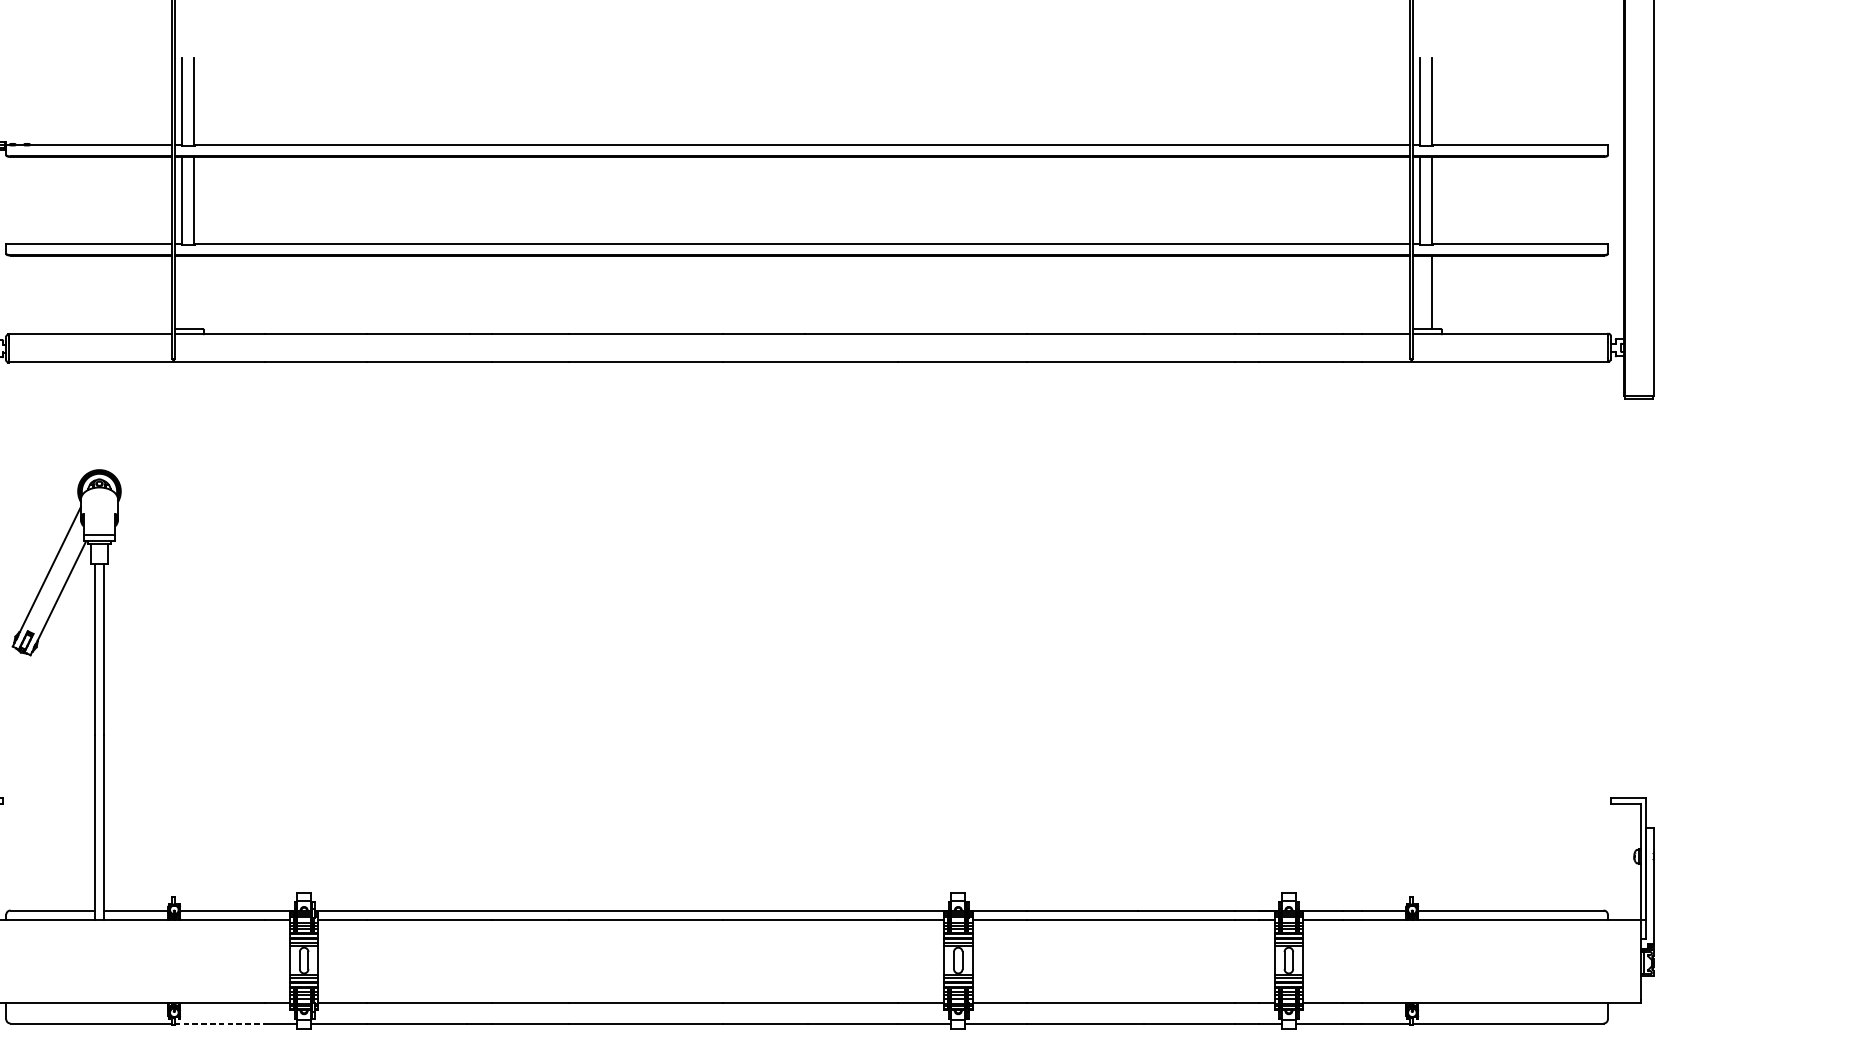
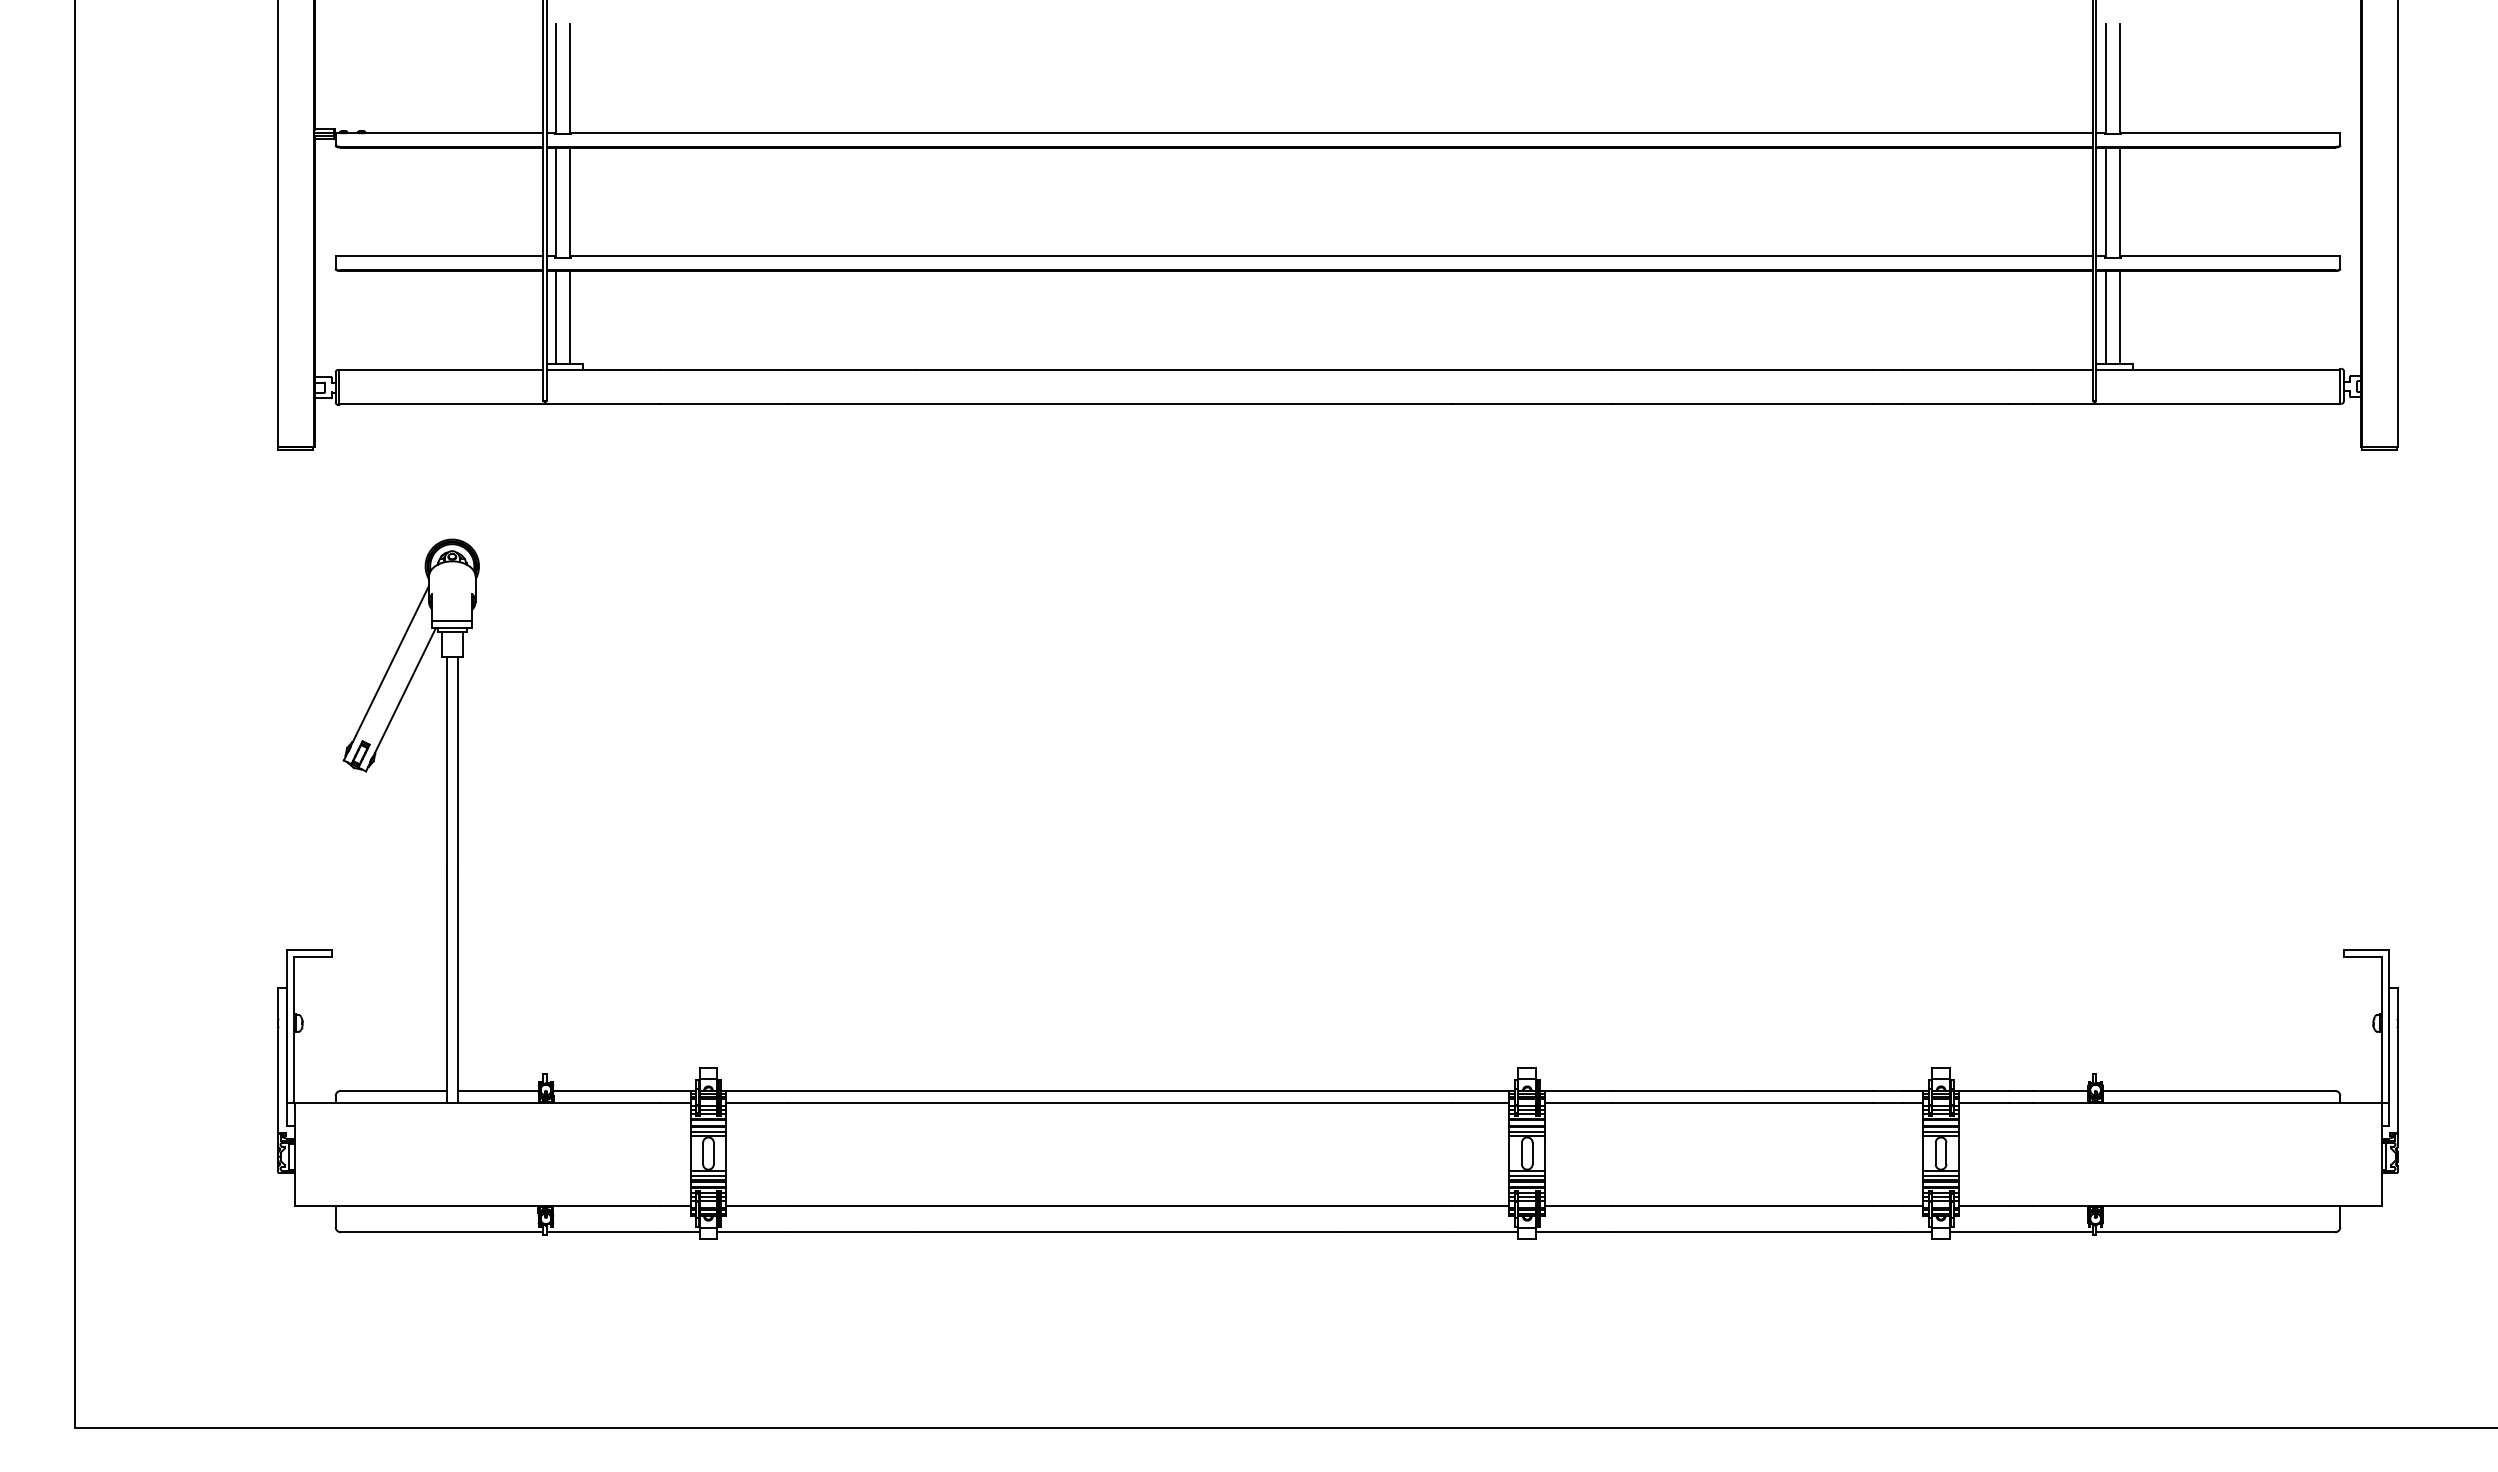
line: (182, 292) -> (556, 317), added
line: (193, 292) -> (570, 317), added
line: (1420, 292) -> (2105, 317), added
line: (220, 1023) -> (603, 1232), dashed -> solid

